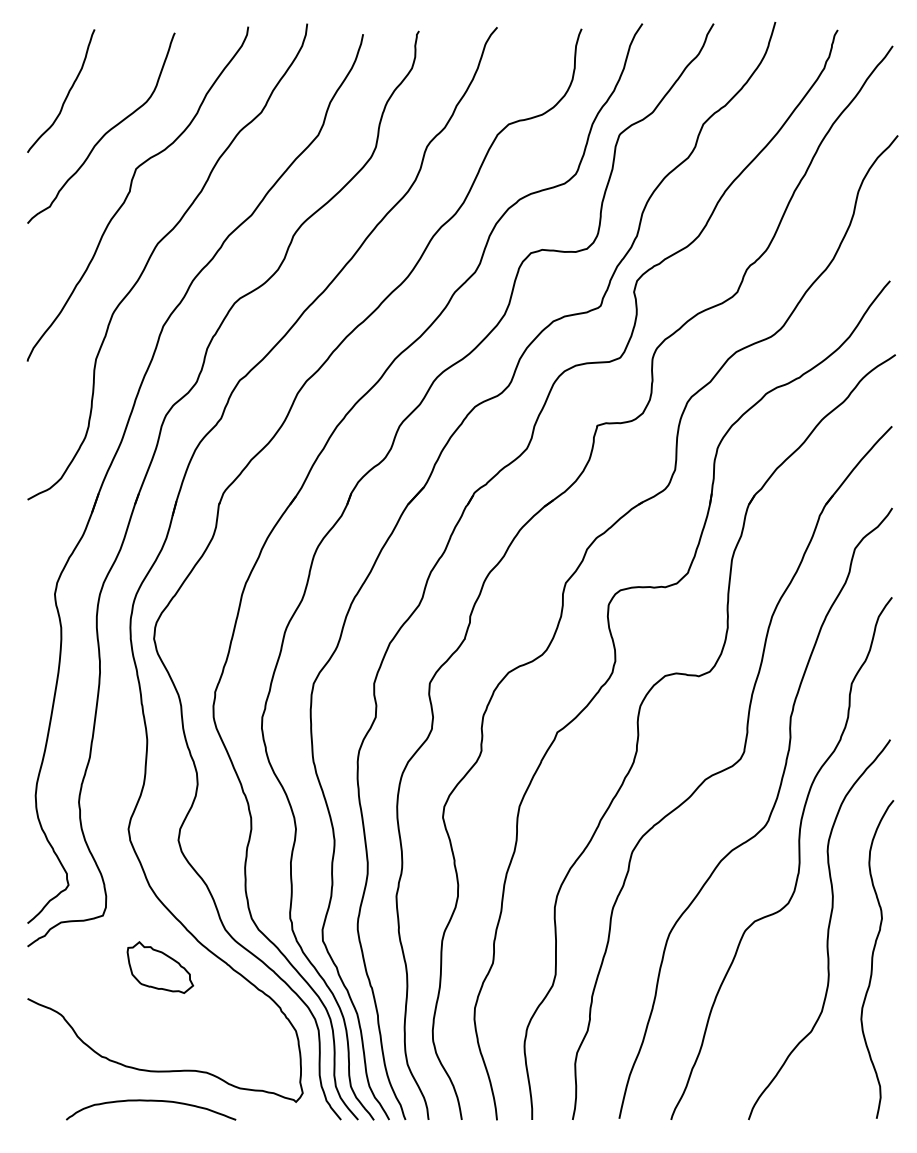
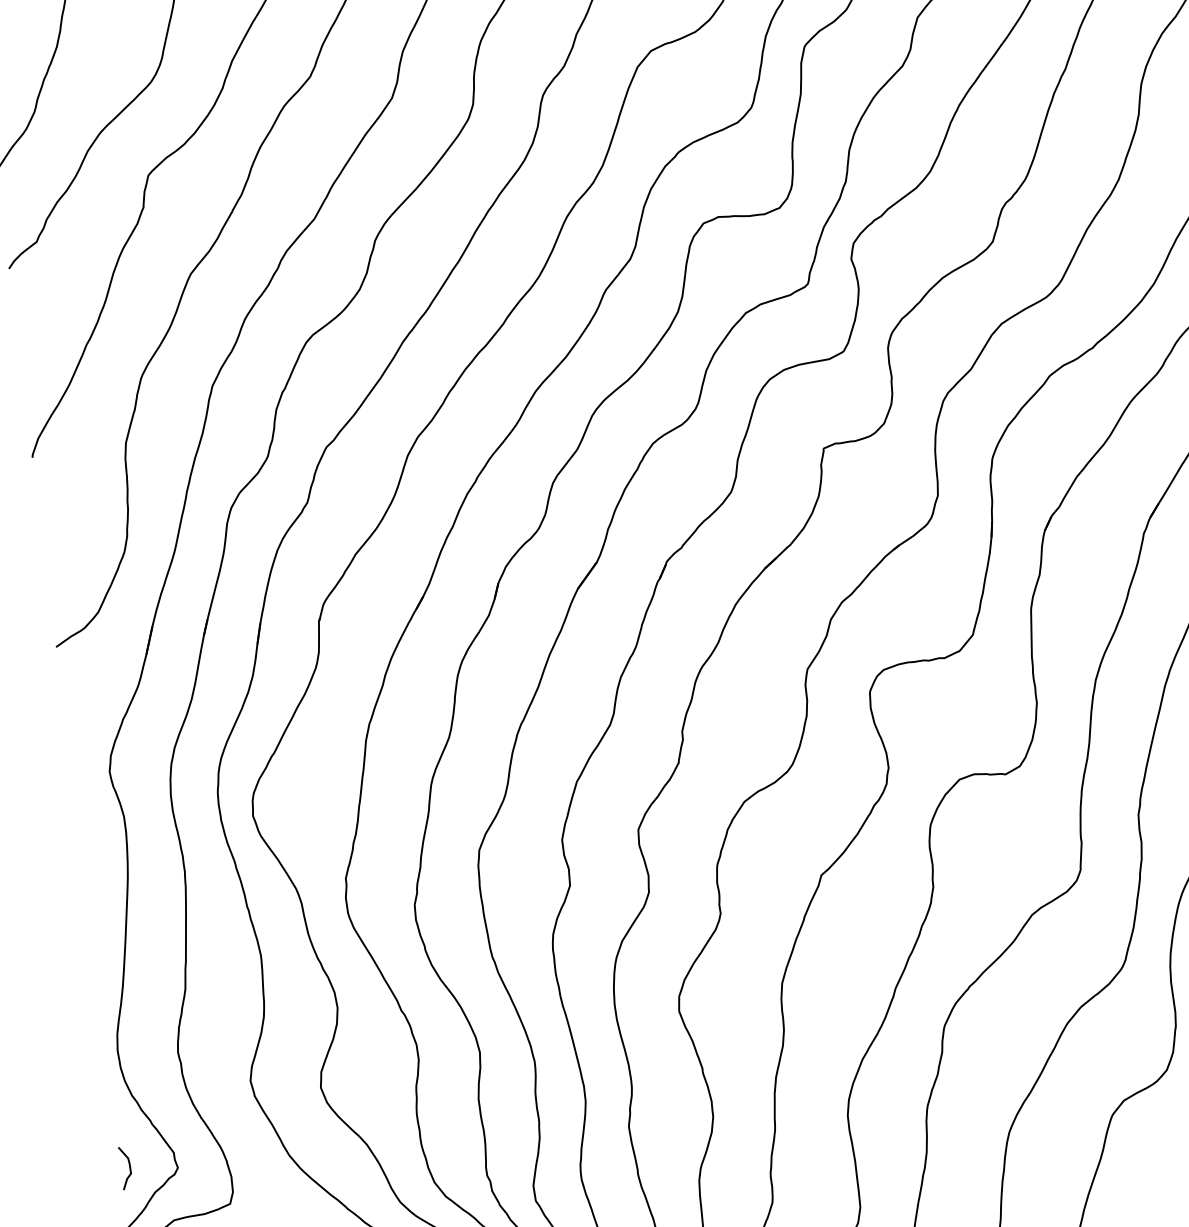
curve: (33, 880) -> (129, 1167), added

